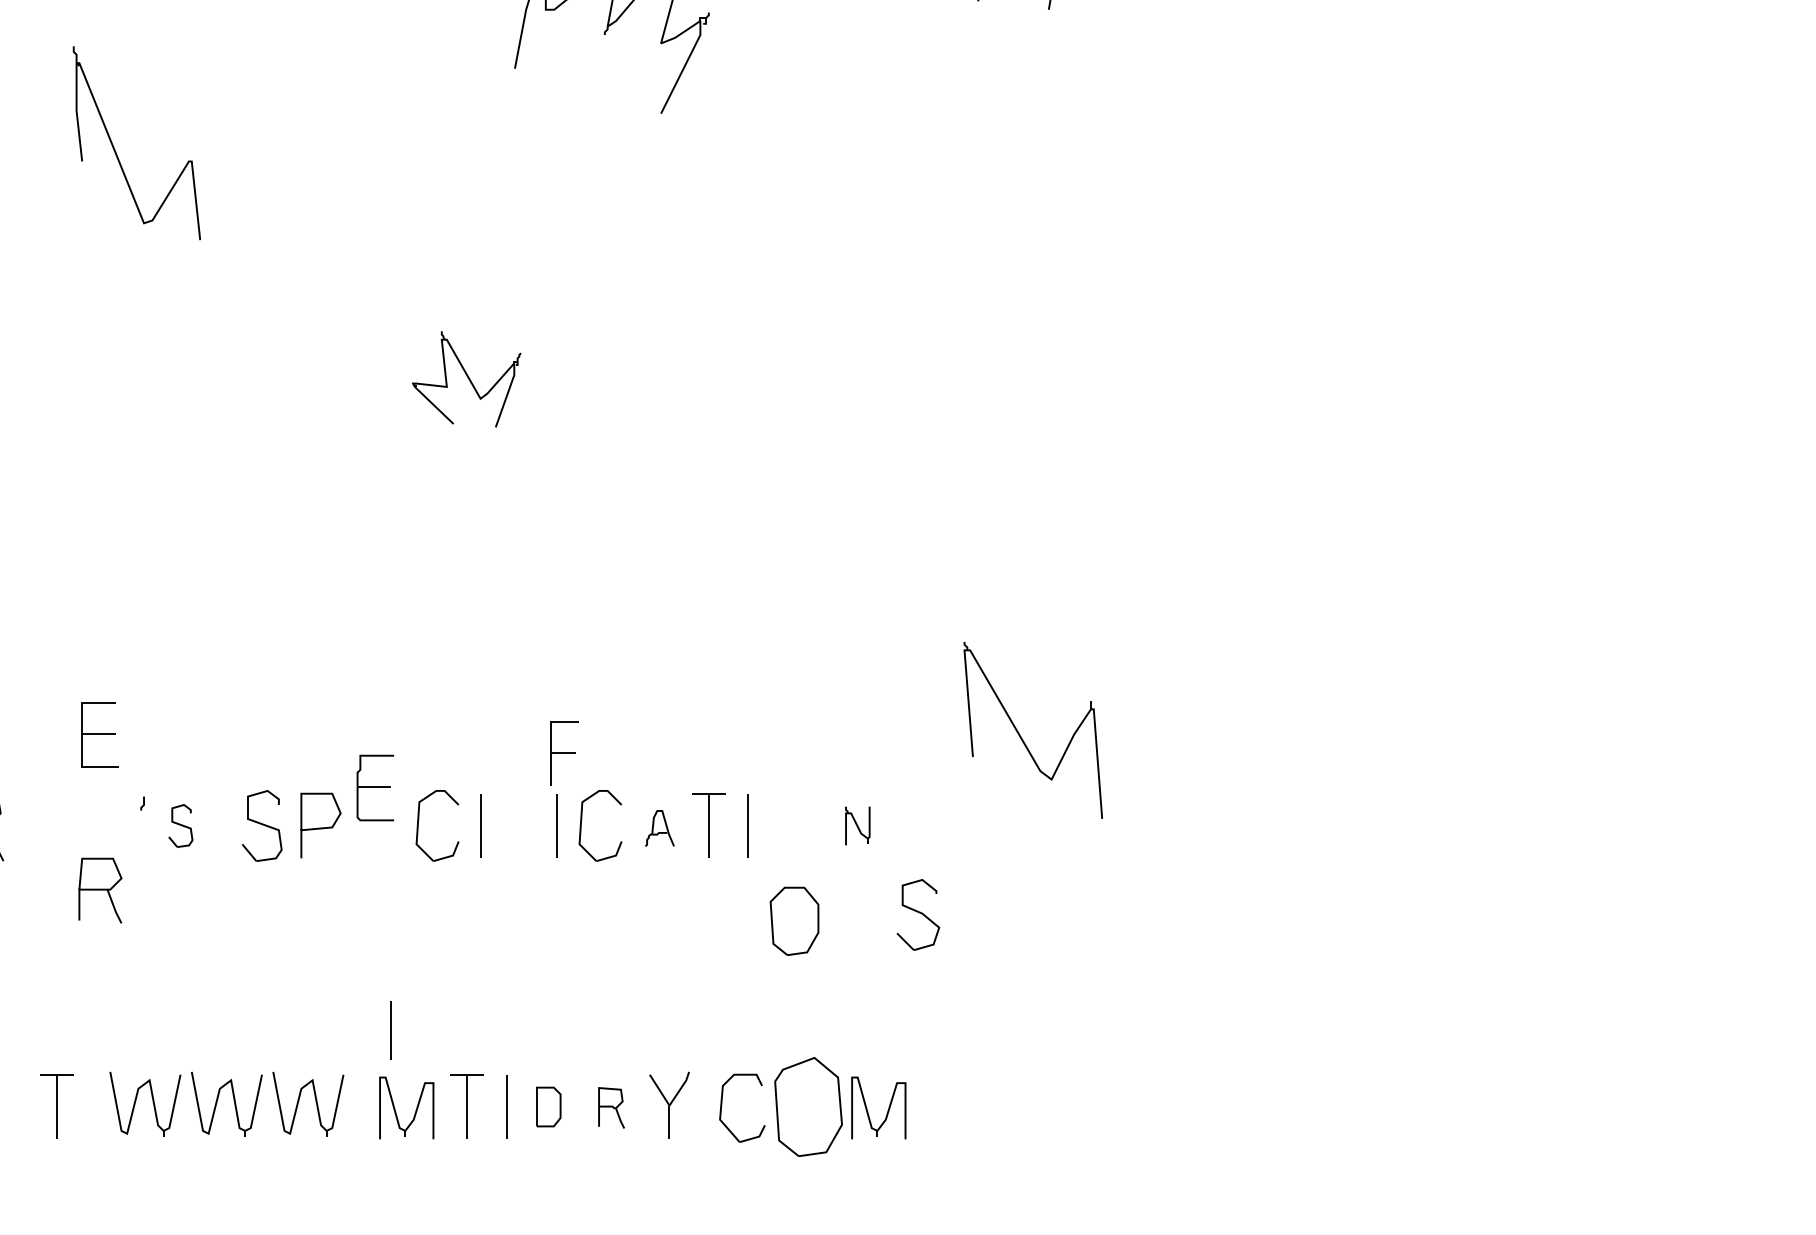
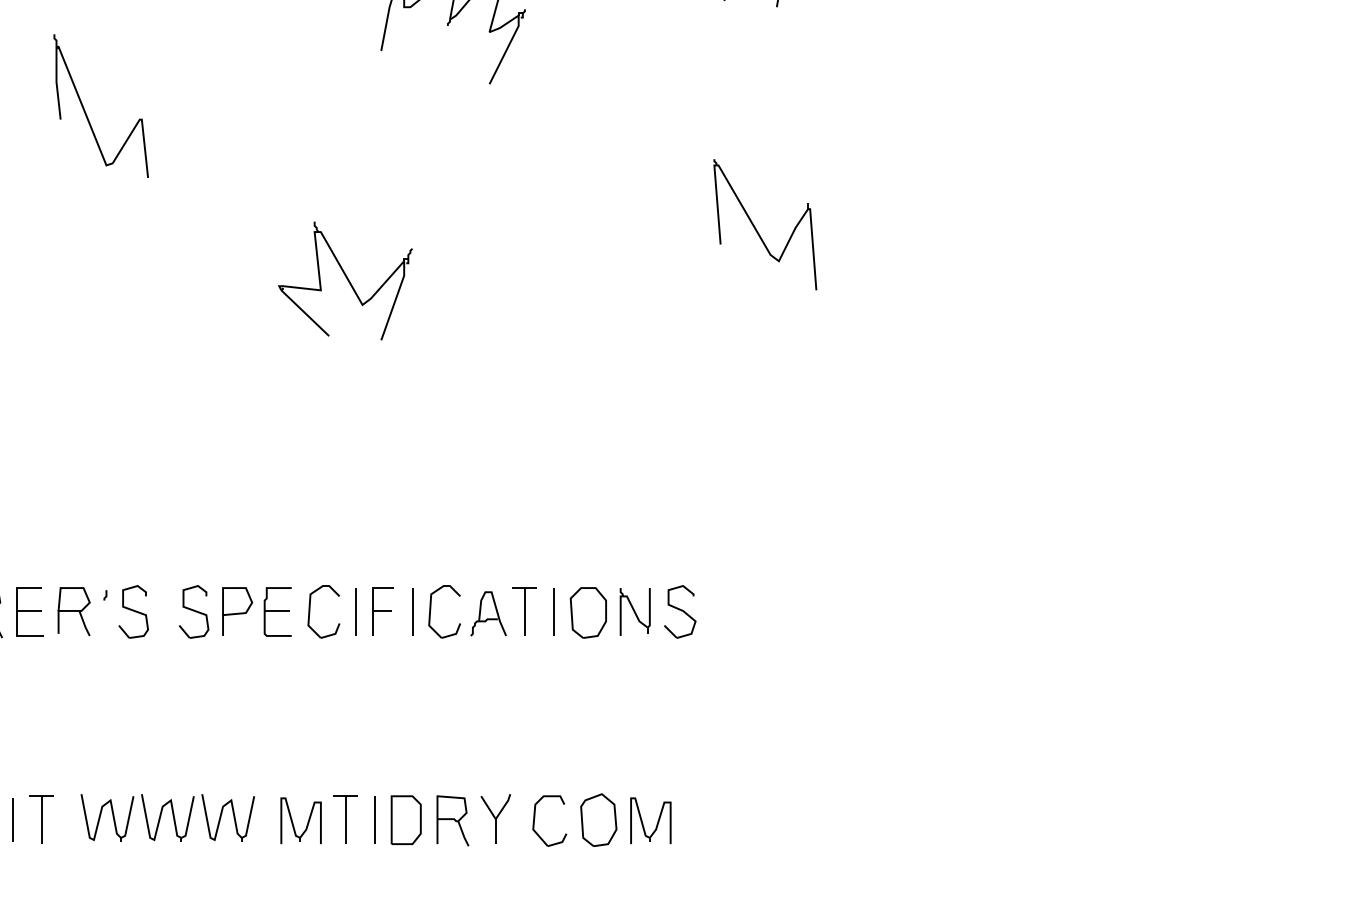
part: (466, 379) -> (345, 281), size x1.67
part: (99, 734) -> (29, 611), moved
part: (1021, 736) -> (756, 229), moved
part: (564, 753) -> (383, 611), moved
part: (374, 787) -> (277, 611), moved
part: (180, 825) -> (133, 611), size x1.67
part: (857, 825) -> (635, 611), size x1.67
part: (659, 828) -> (488, 613), size x1.67
part: (100, 890) -> (74, 611), moved
part: (918, 914) -> (680, 611), moved
part: (794, 920) -> (588, 612), moved
line: (390, 1030) -> (12, 820), moved
part: (548, 1106) -> (406, 819), size x1.67
part: (808, 1106) -> (598, 819), size x0.71
part: (611, 1107) -> (452, 820), size x1.67

